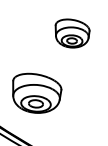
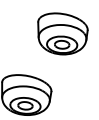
part: (72, 33) -> (62, 33), size x1.43

